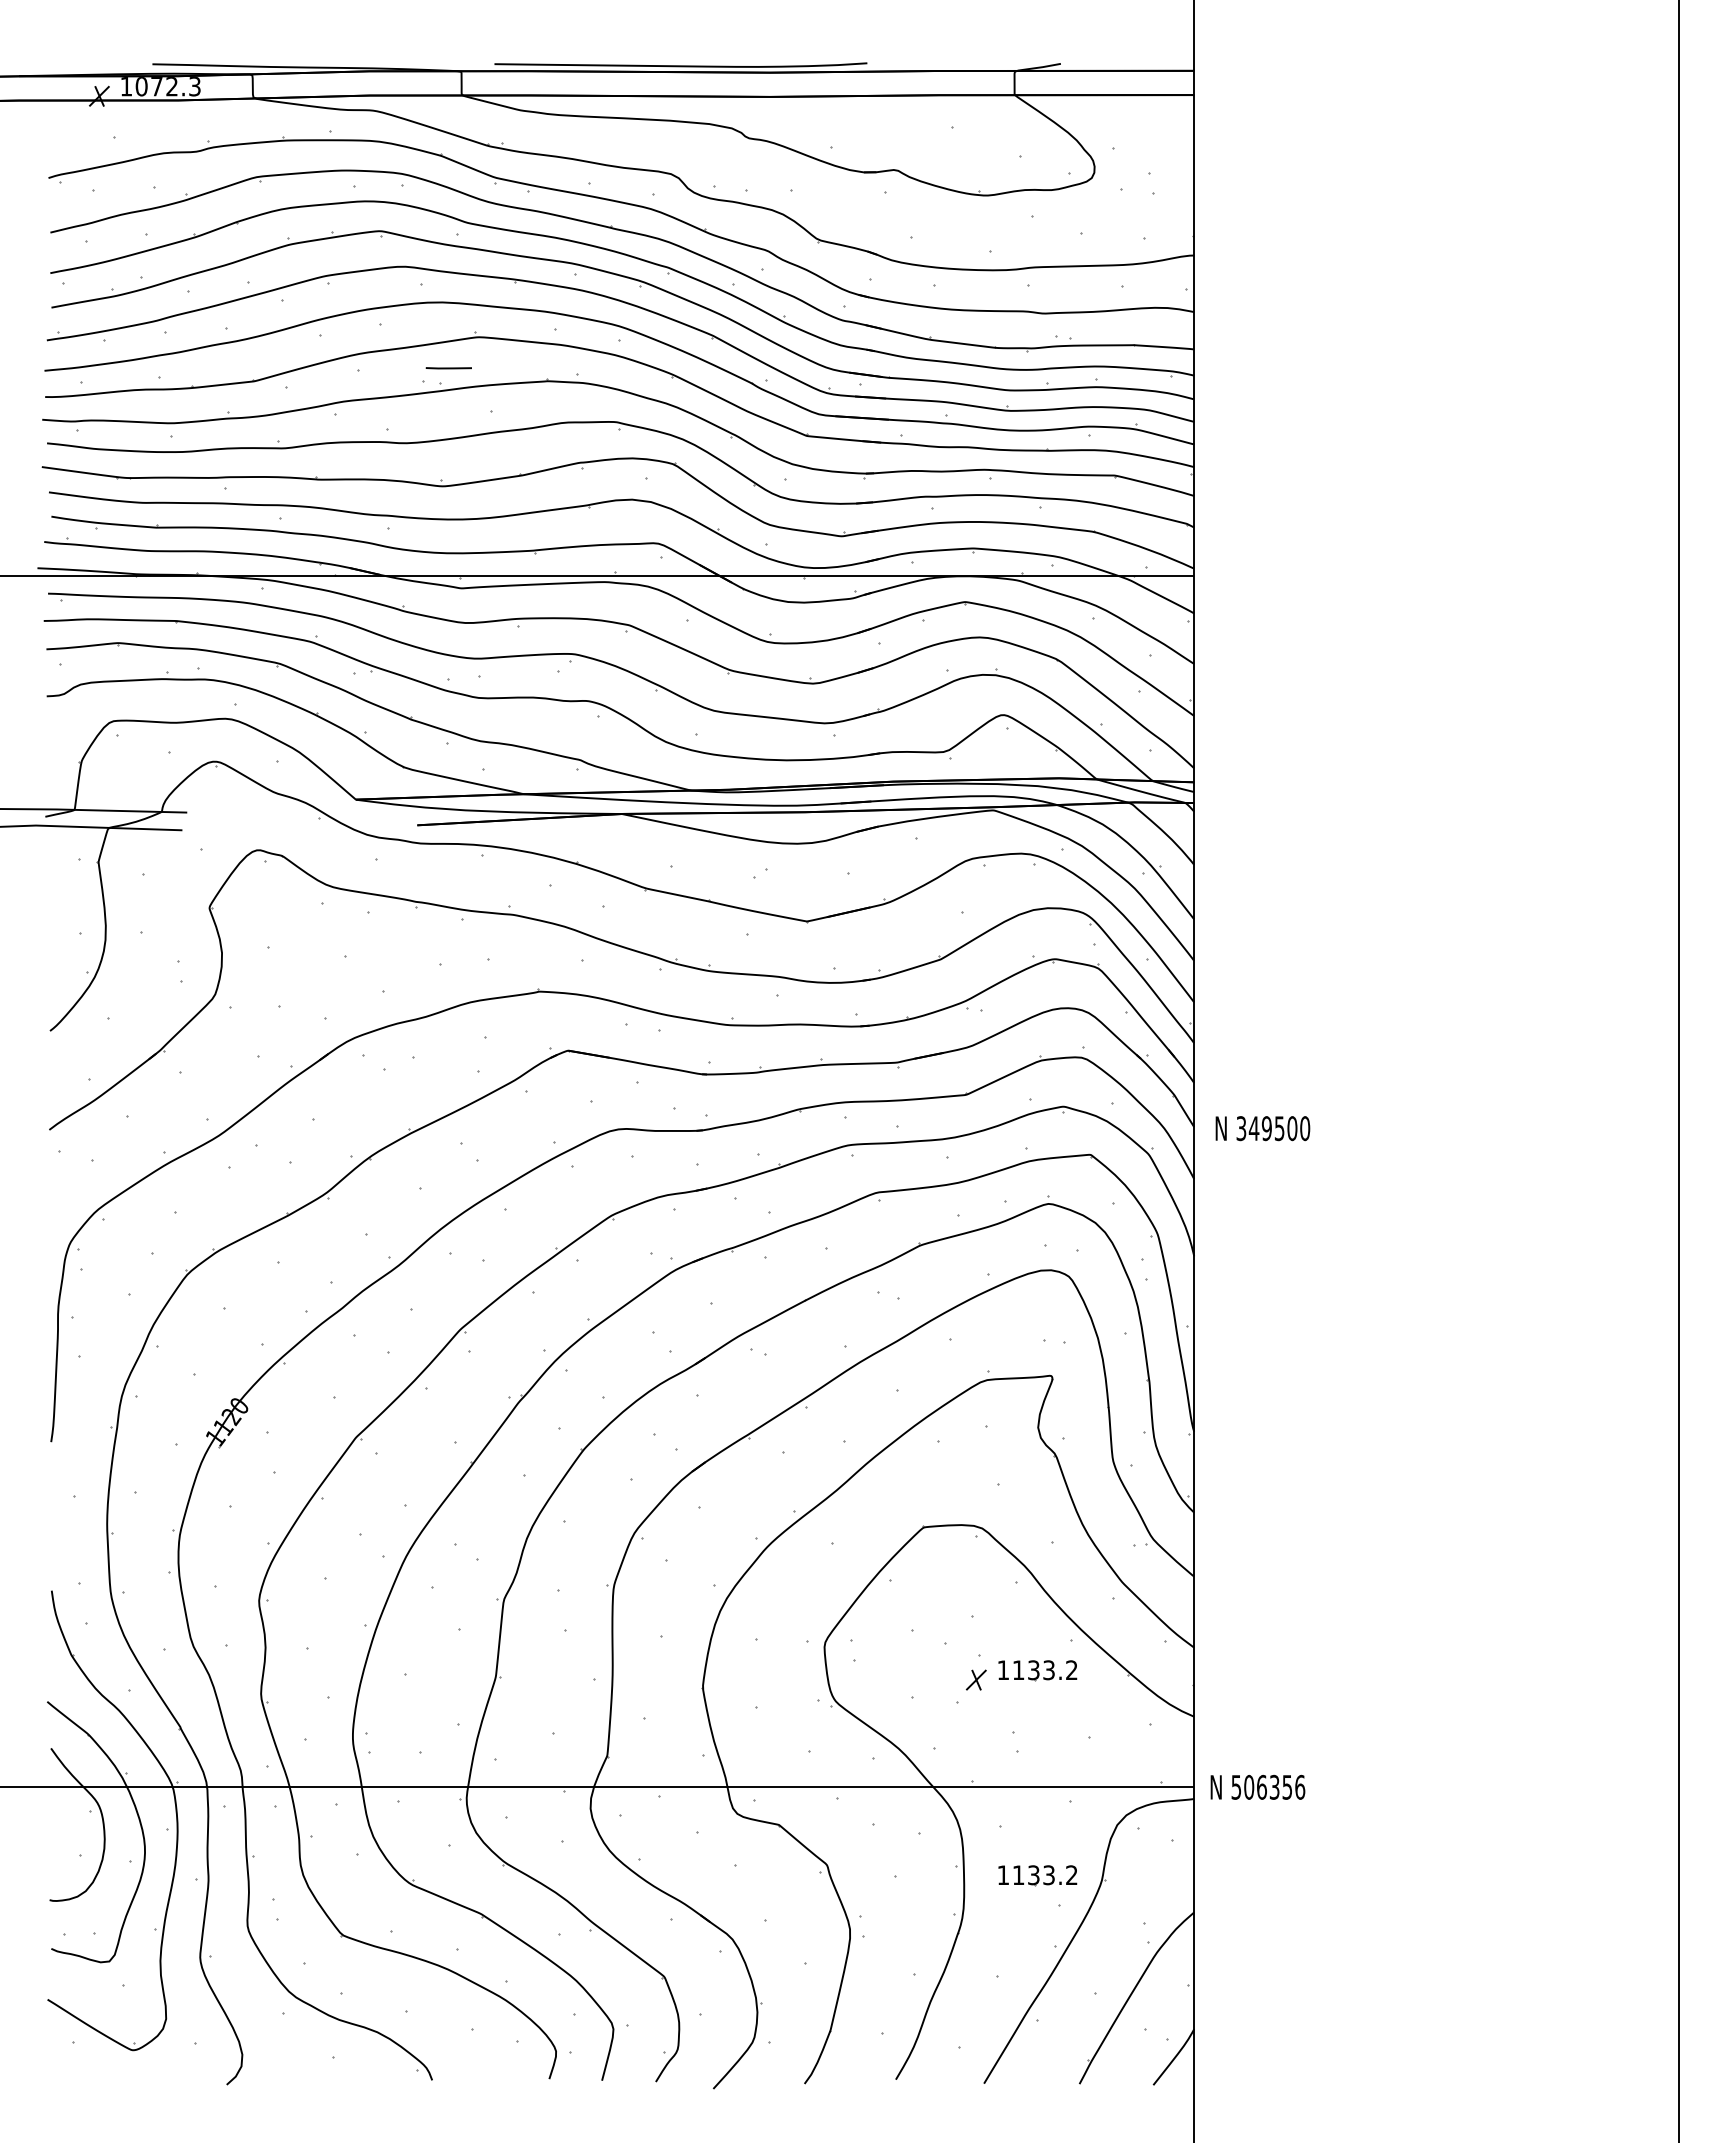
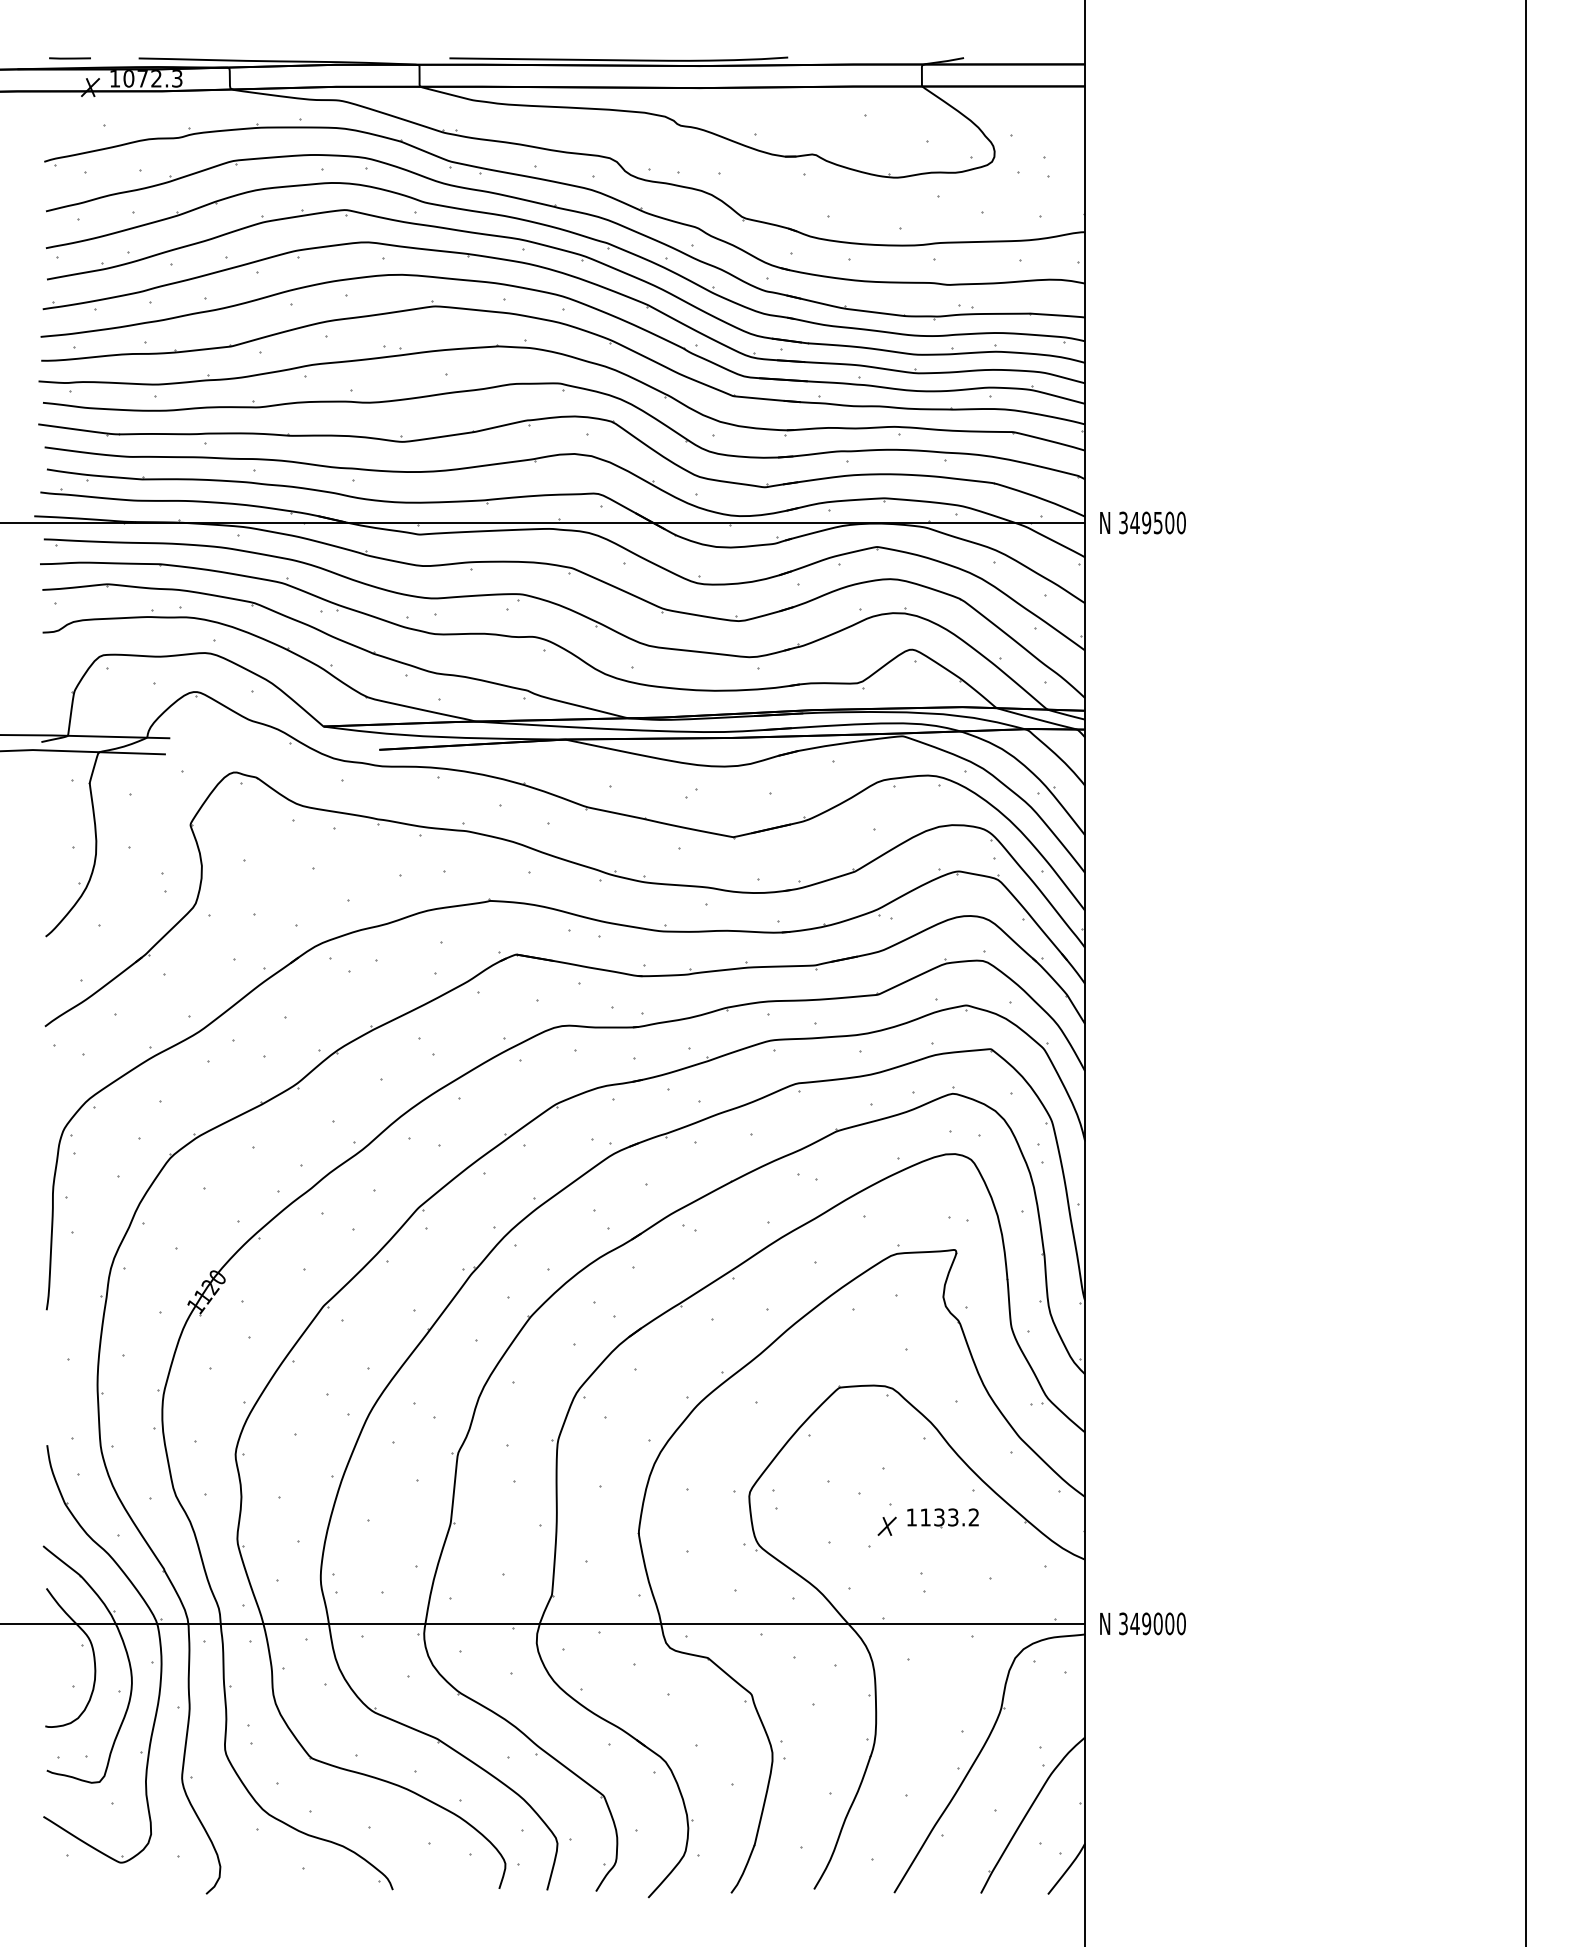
line: (448, 368) -> (69, 58), moved
text: (1262, 1128) -> (1142, 522), moved
text: (1268, 1786) -> (1152, 1623), 506356 -> 349000
part: (1037, 1875) -> (942, 1703), removed

